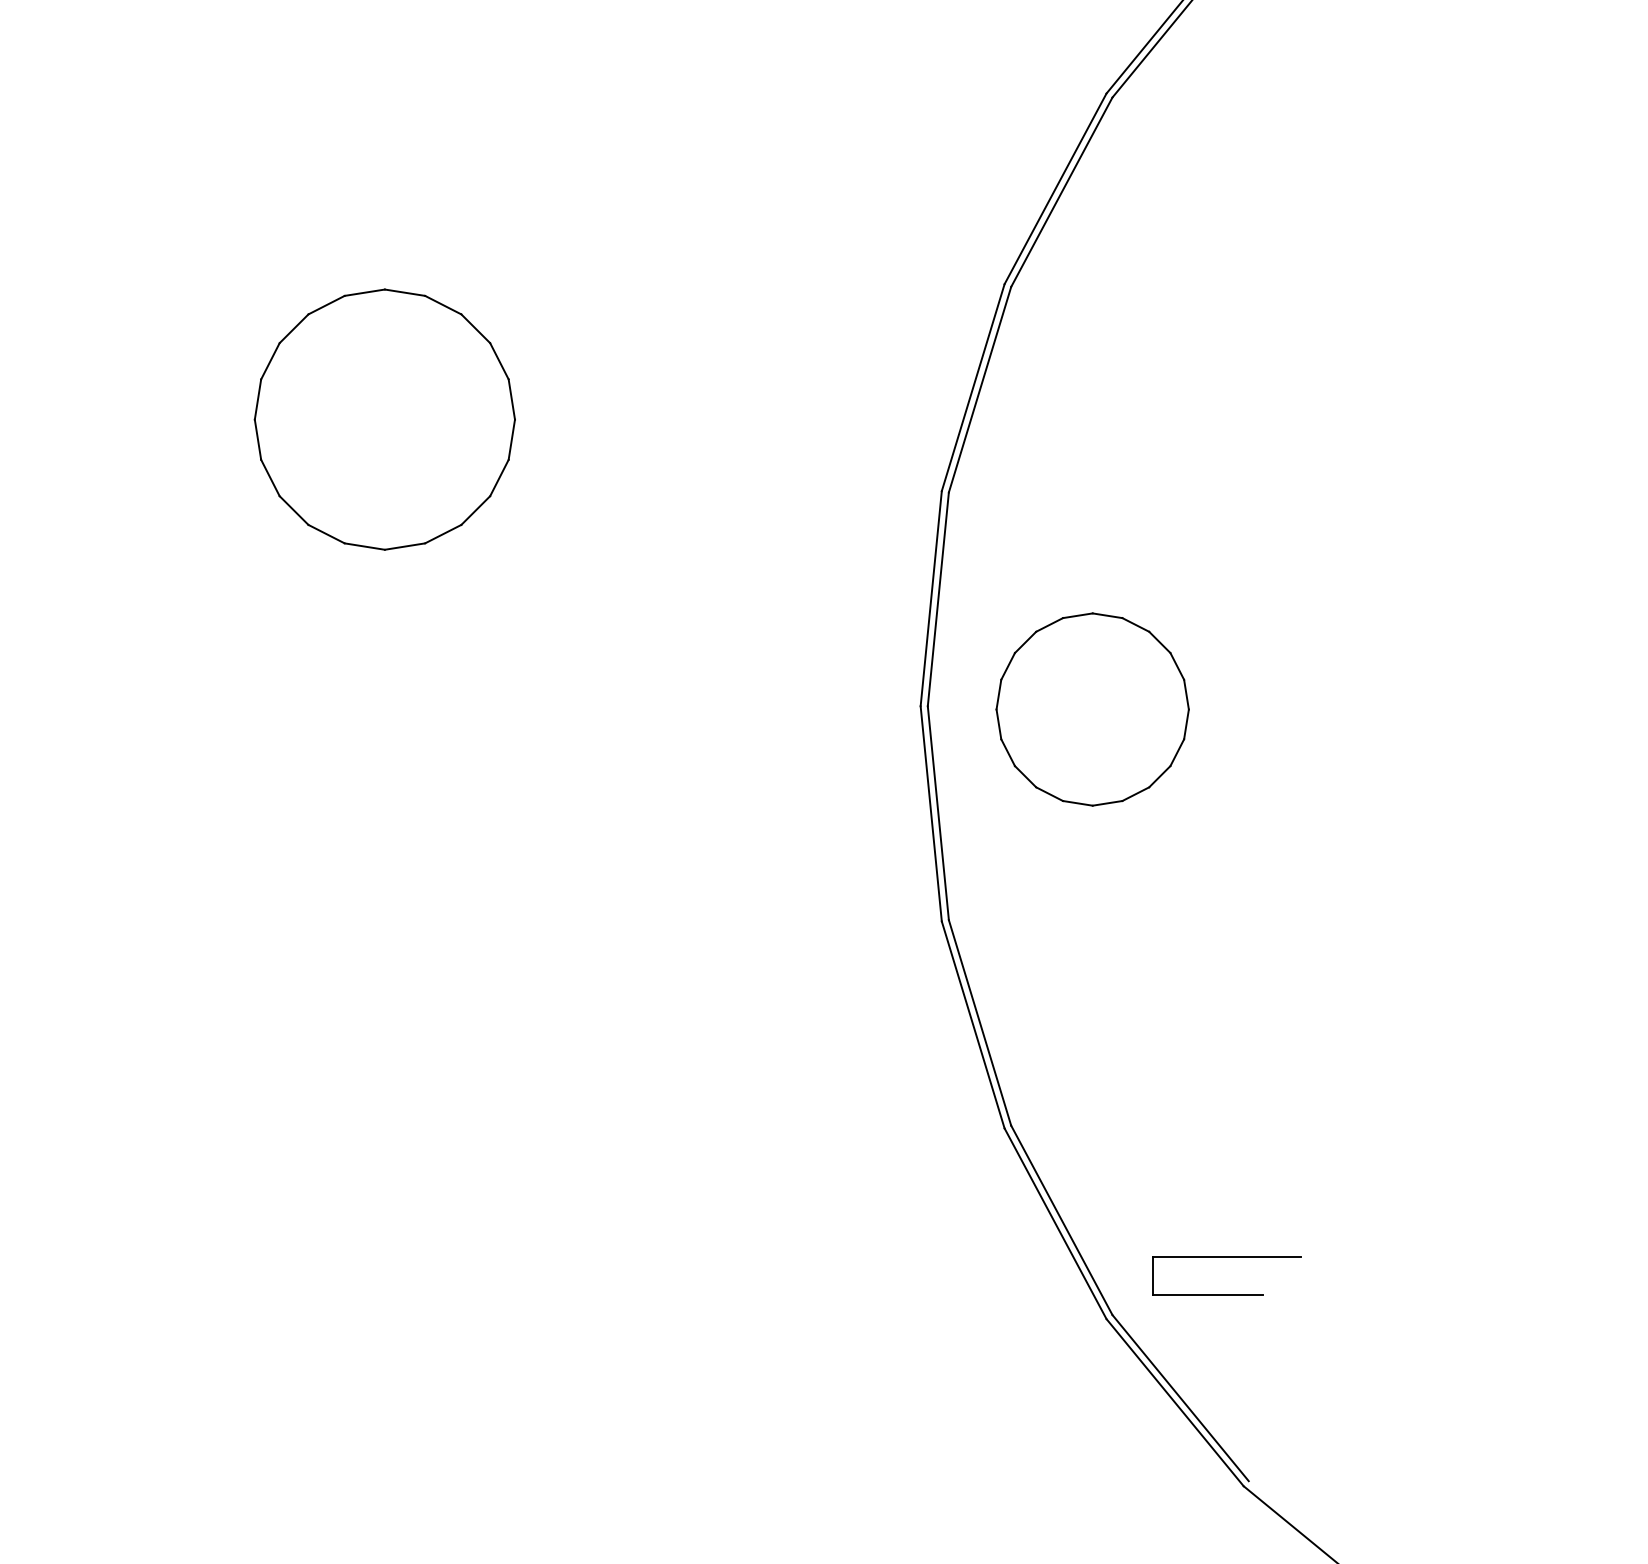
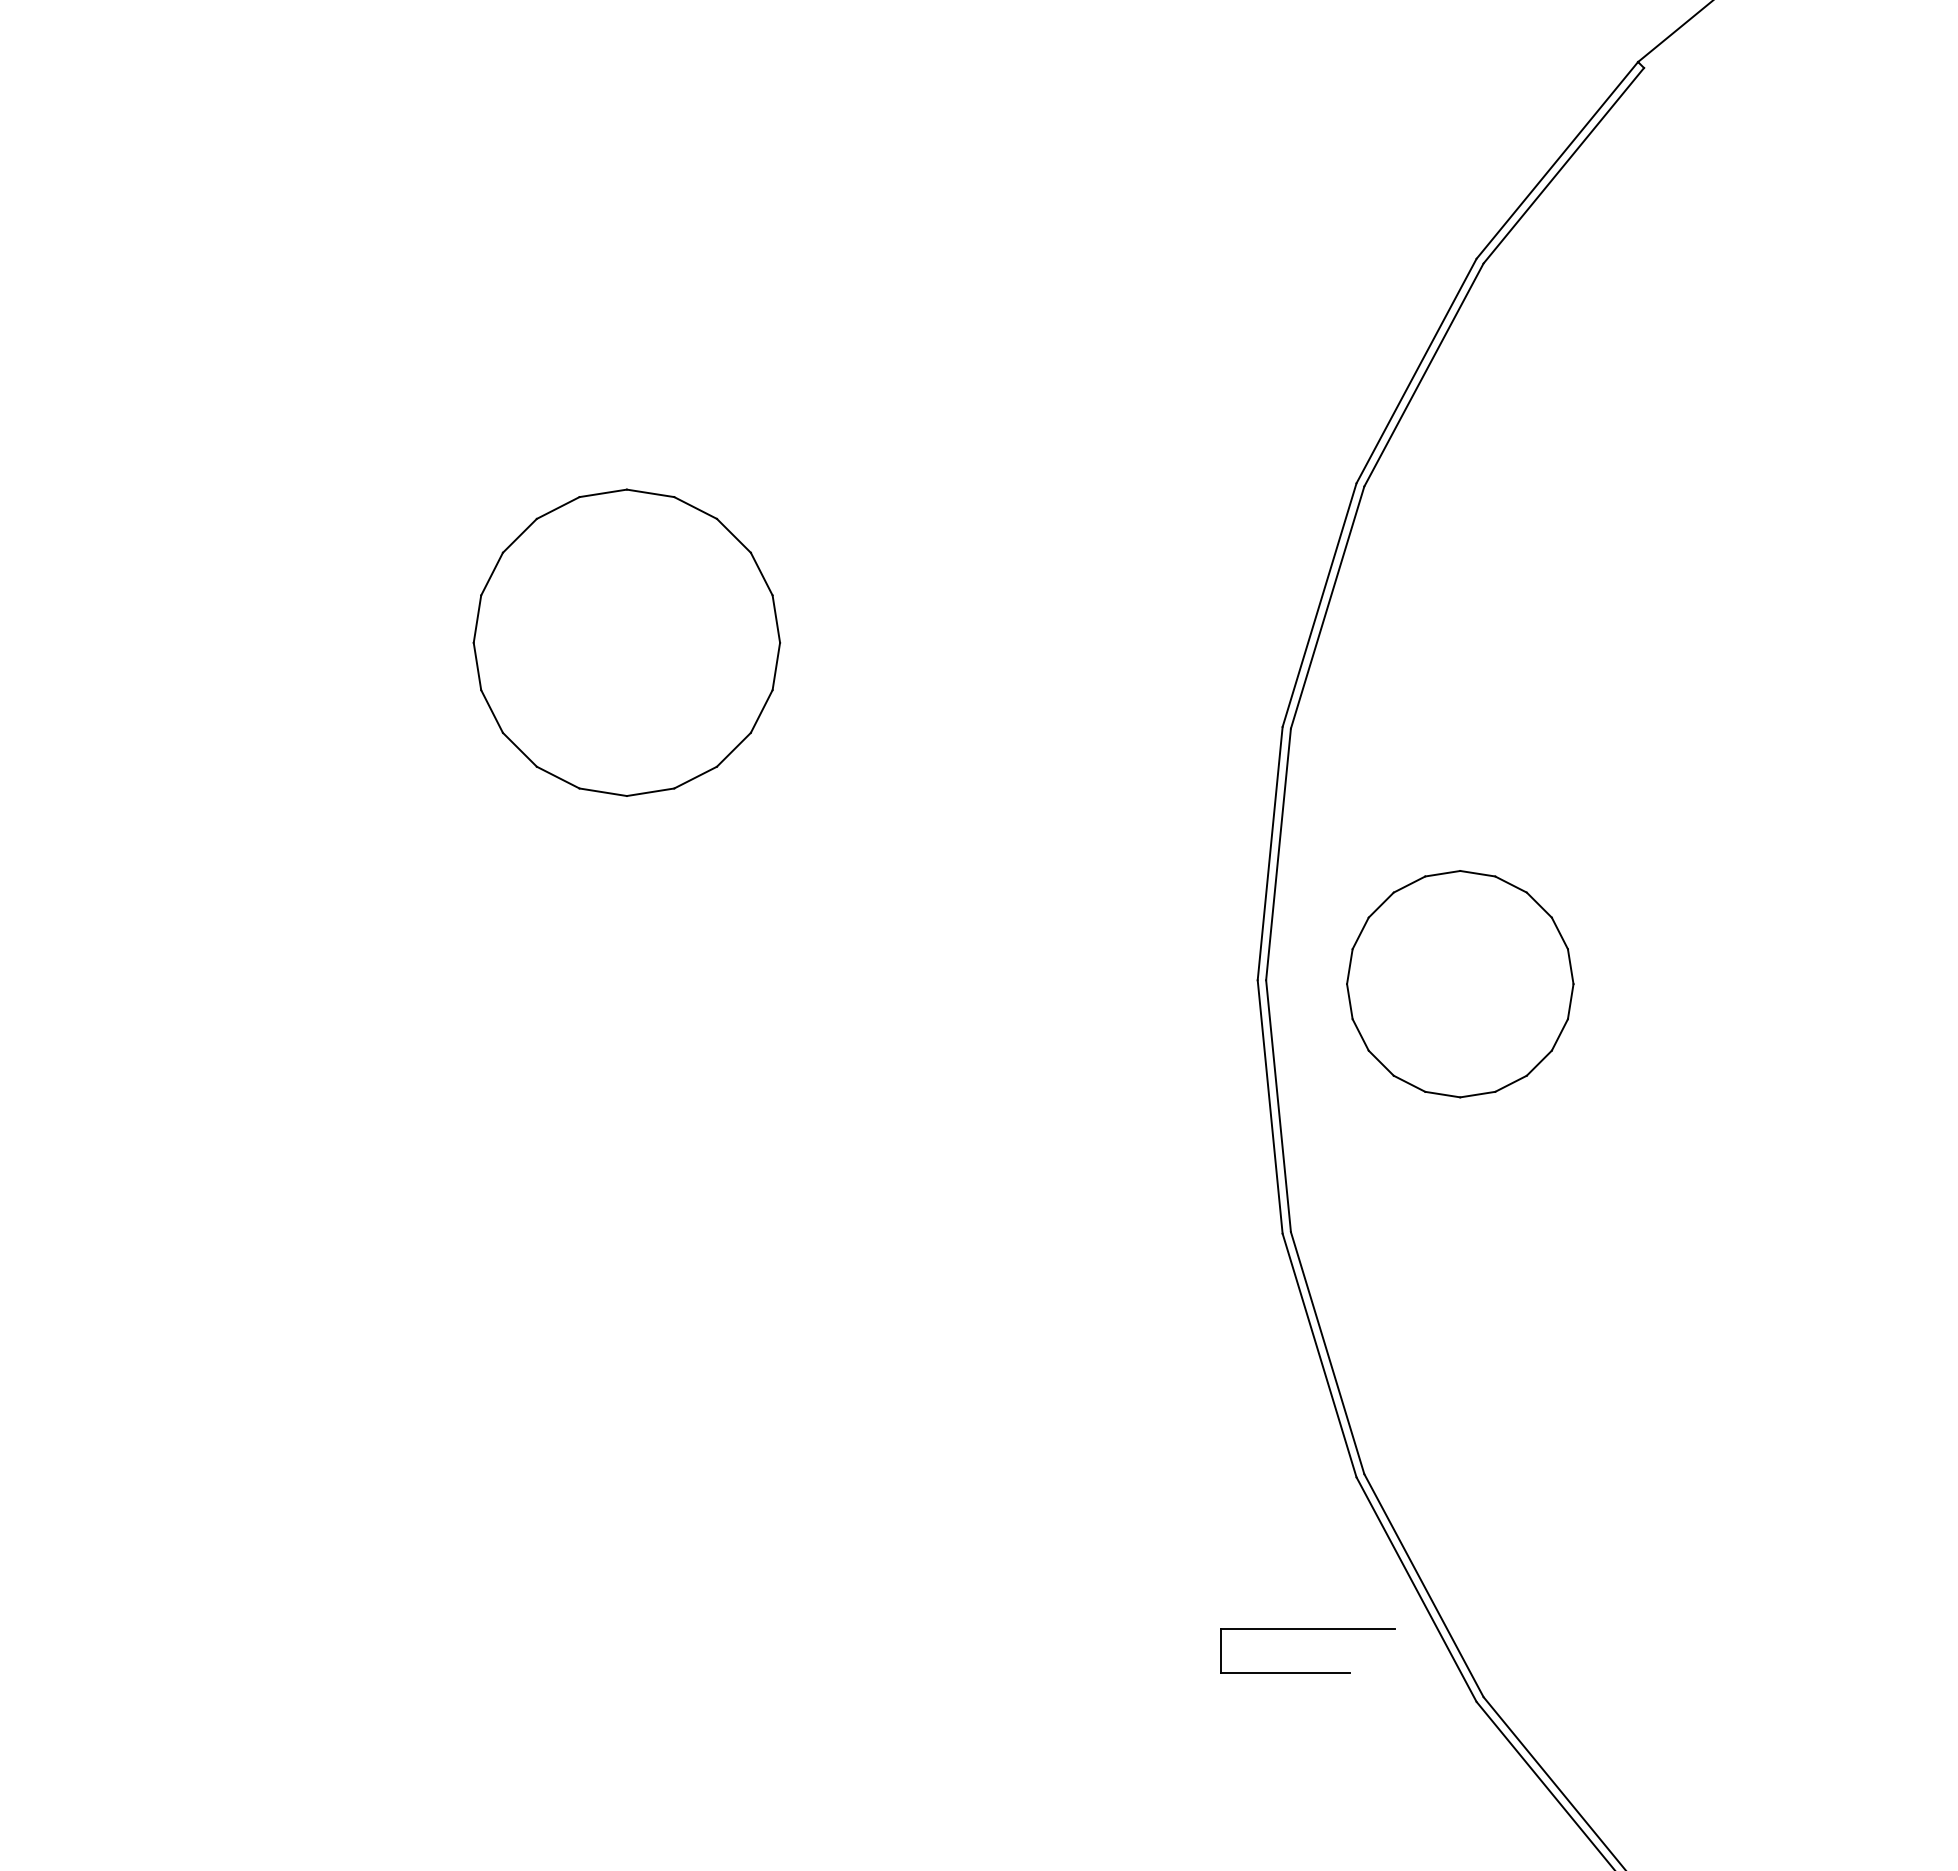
part: (1227, 1257) -> (1307, 1629), moved

